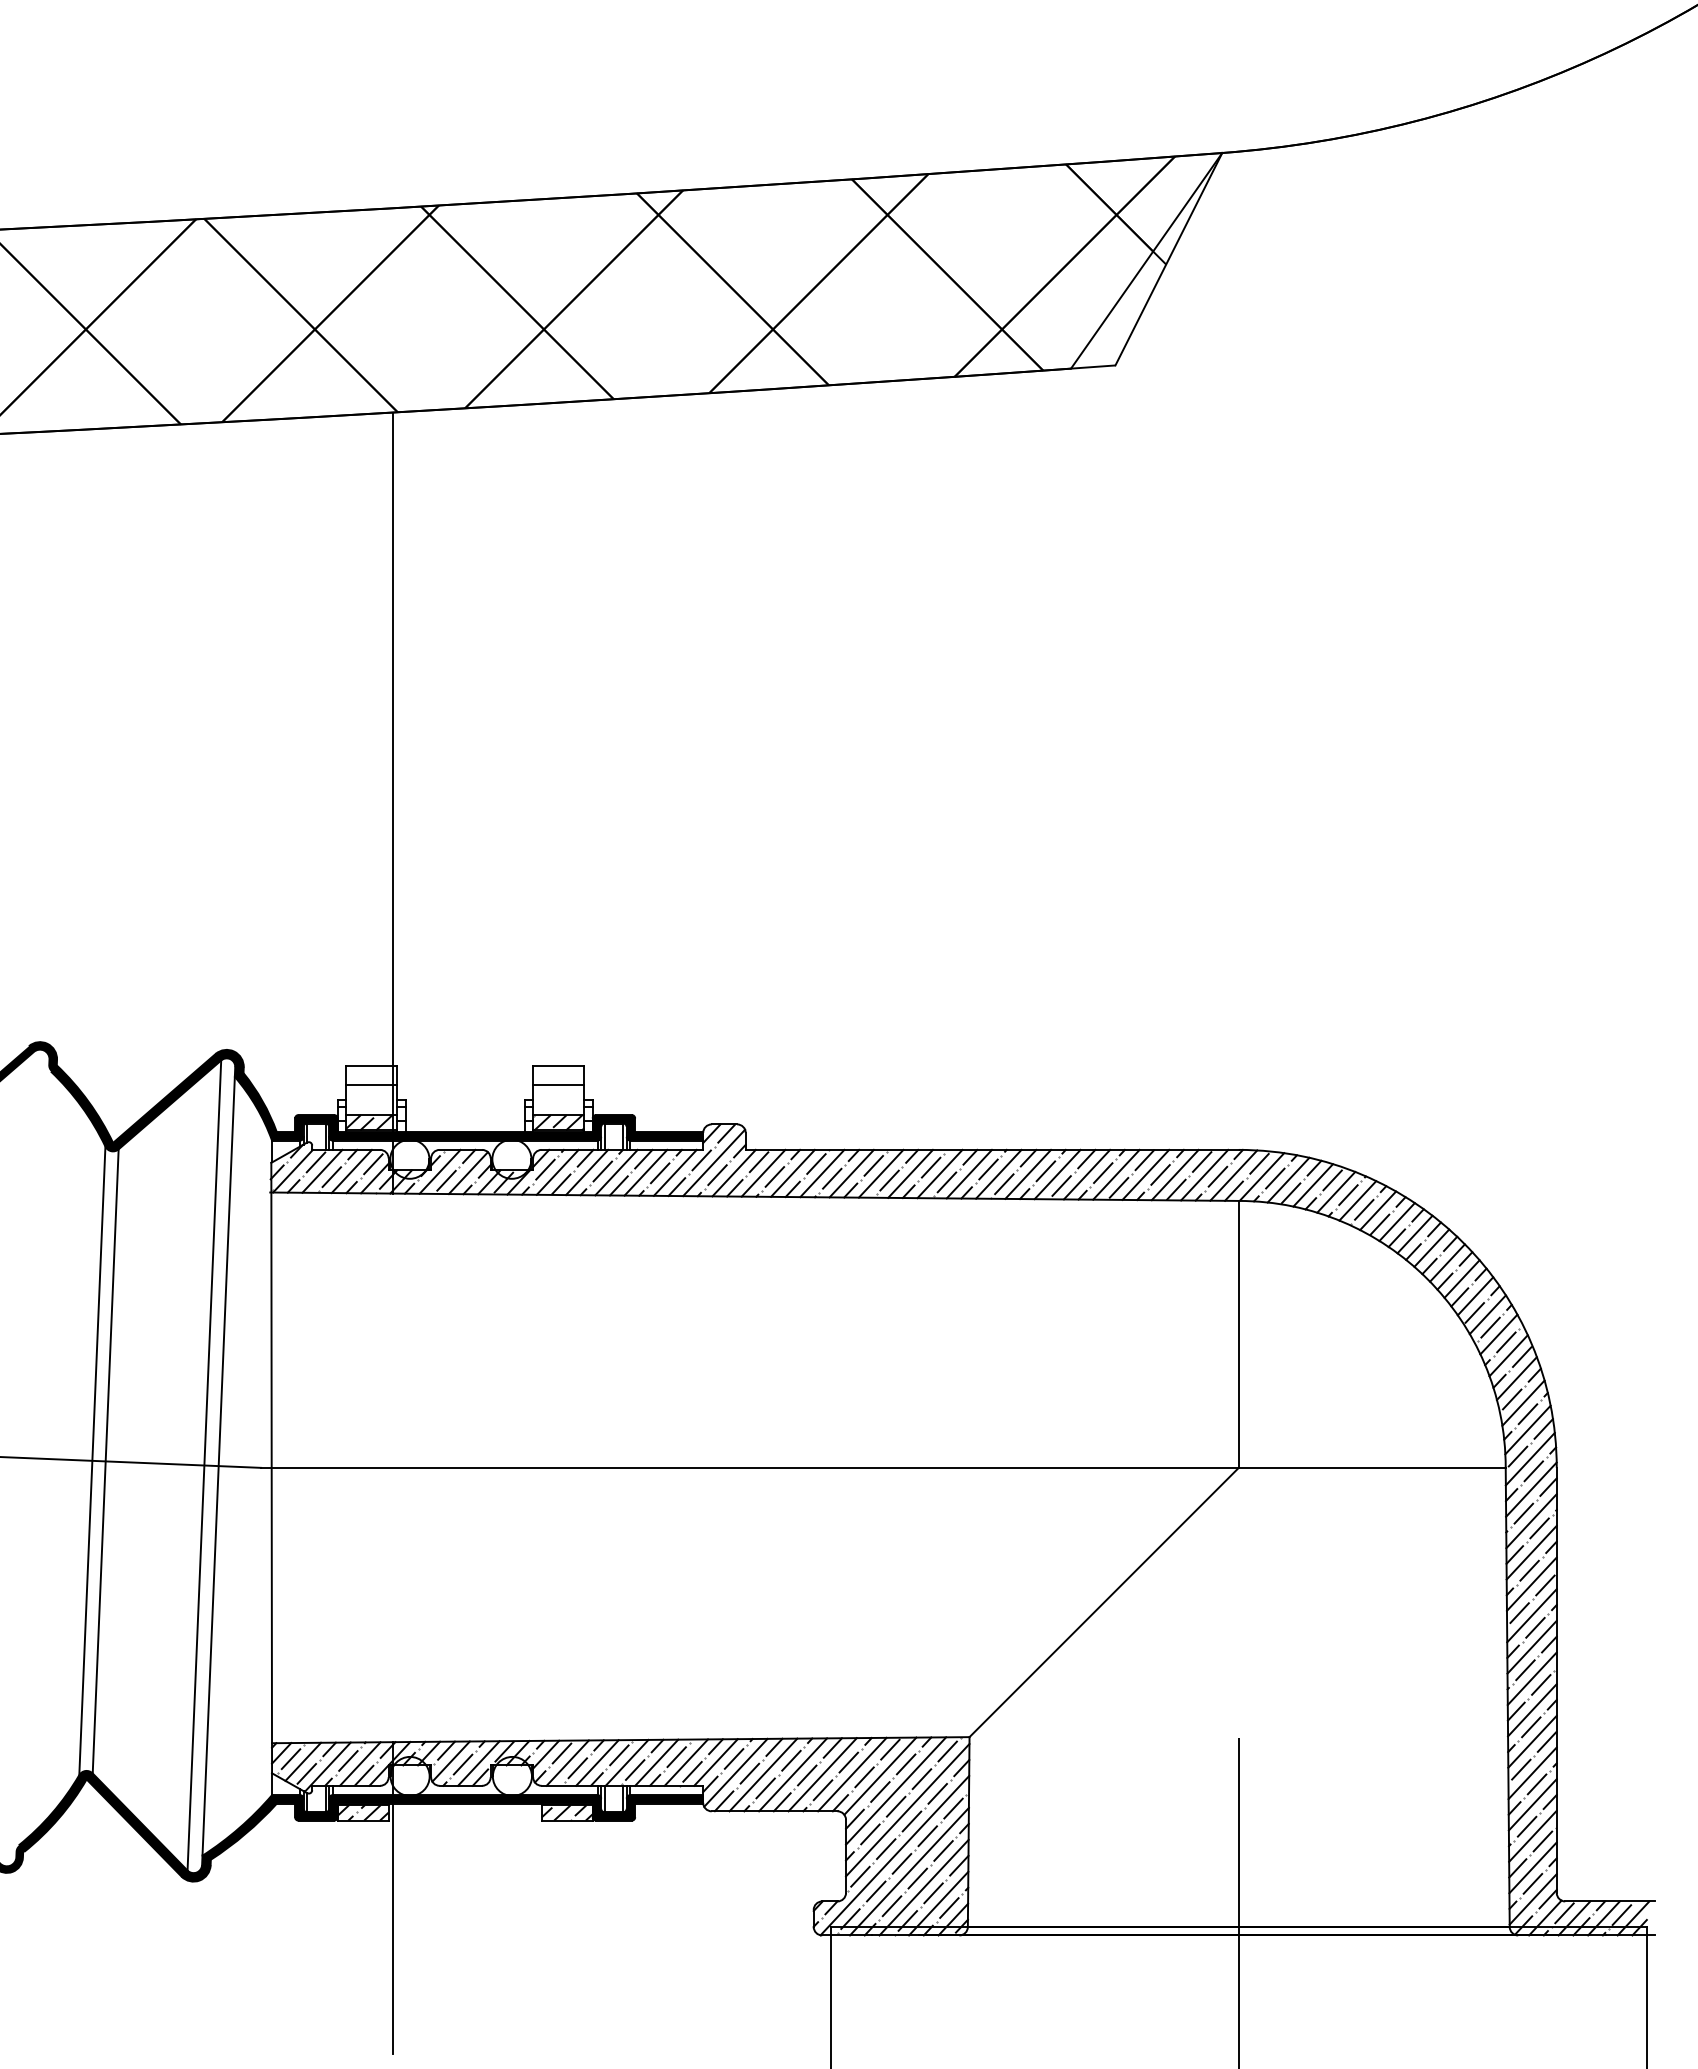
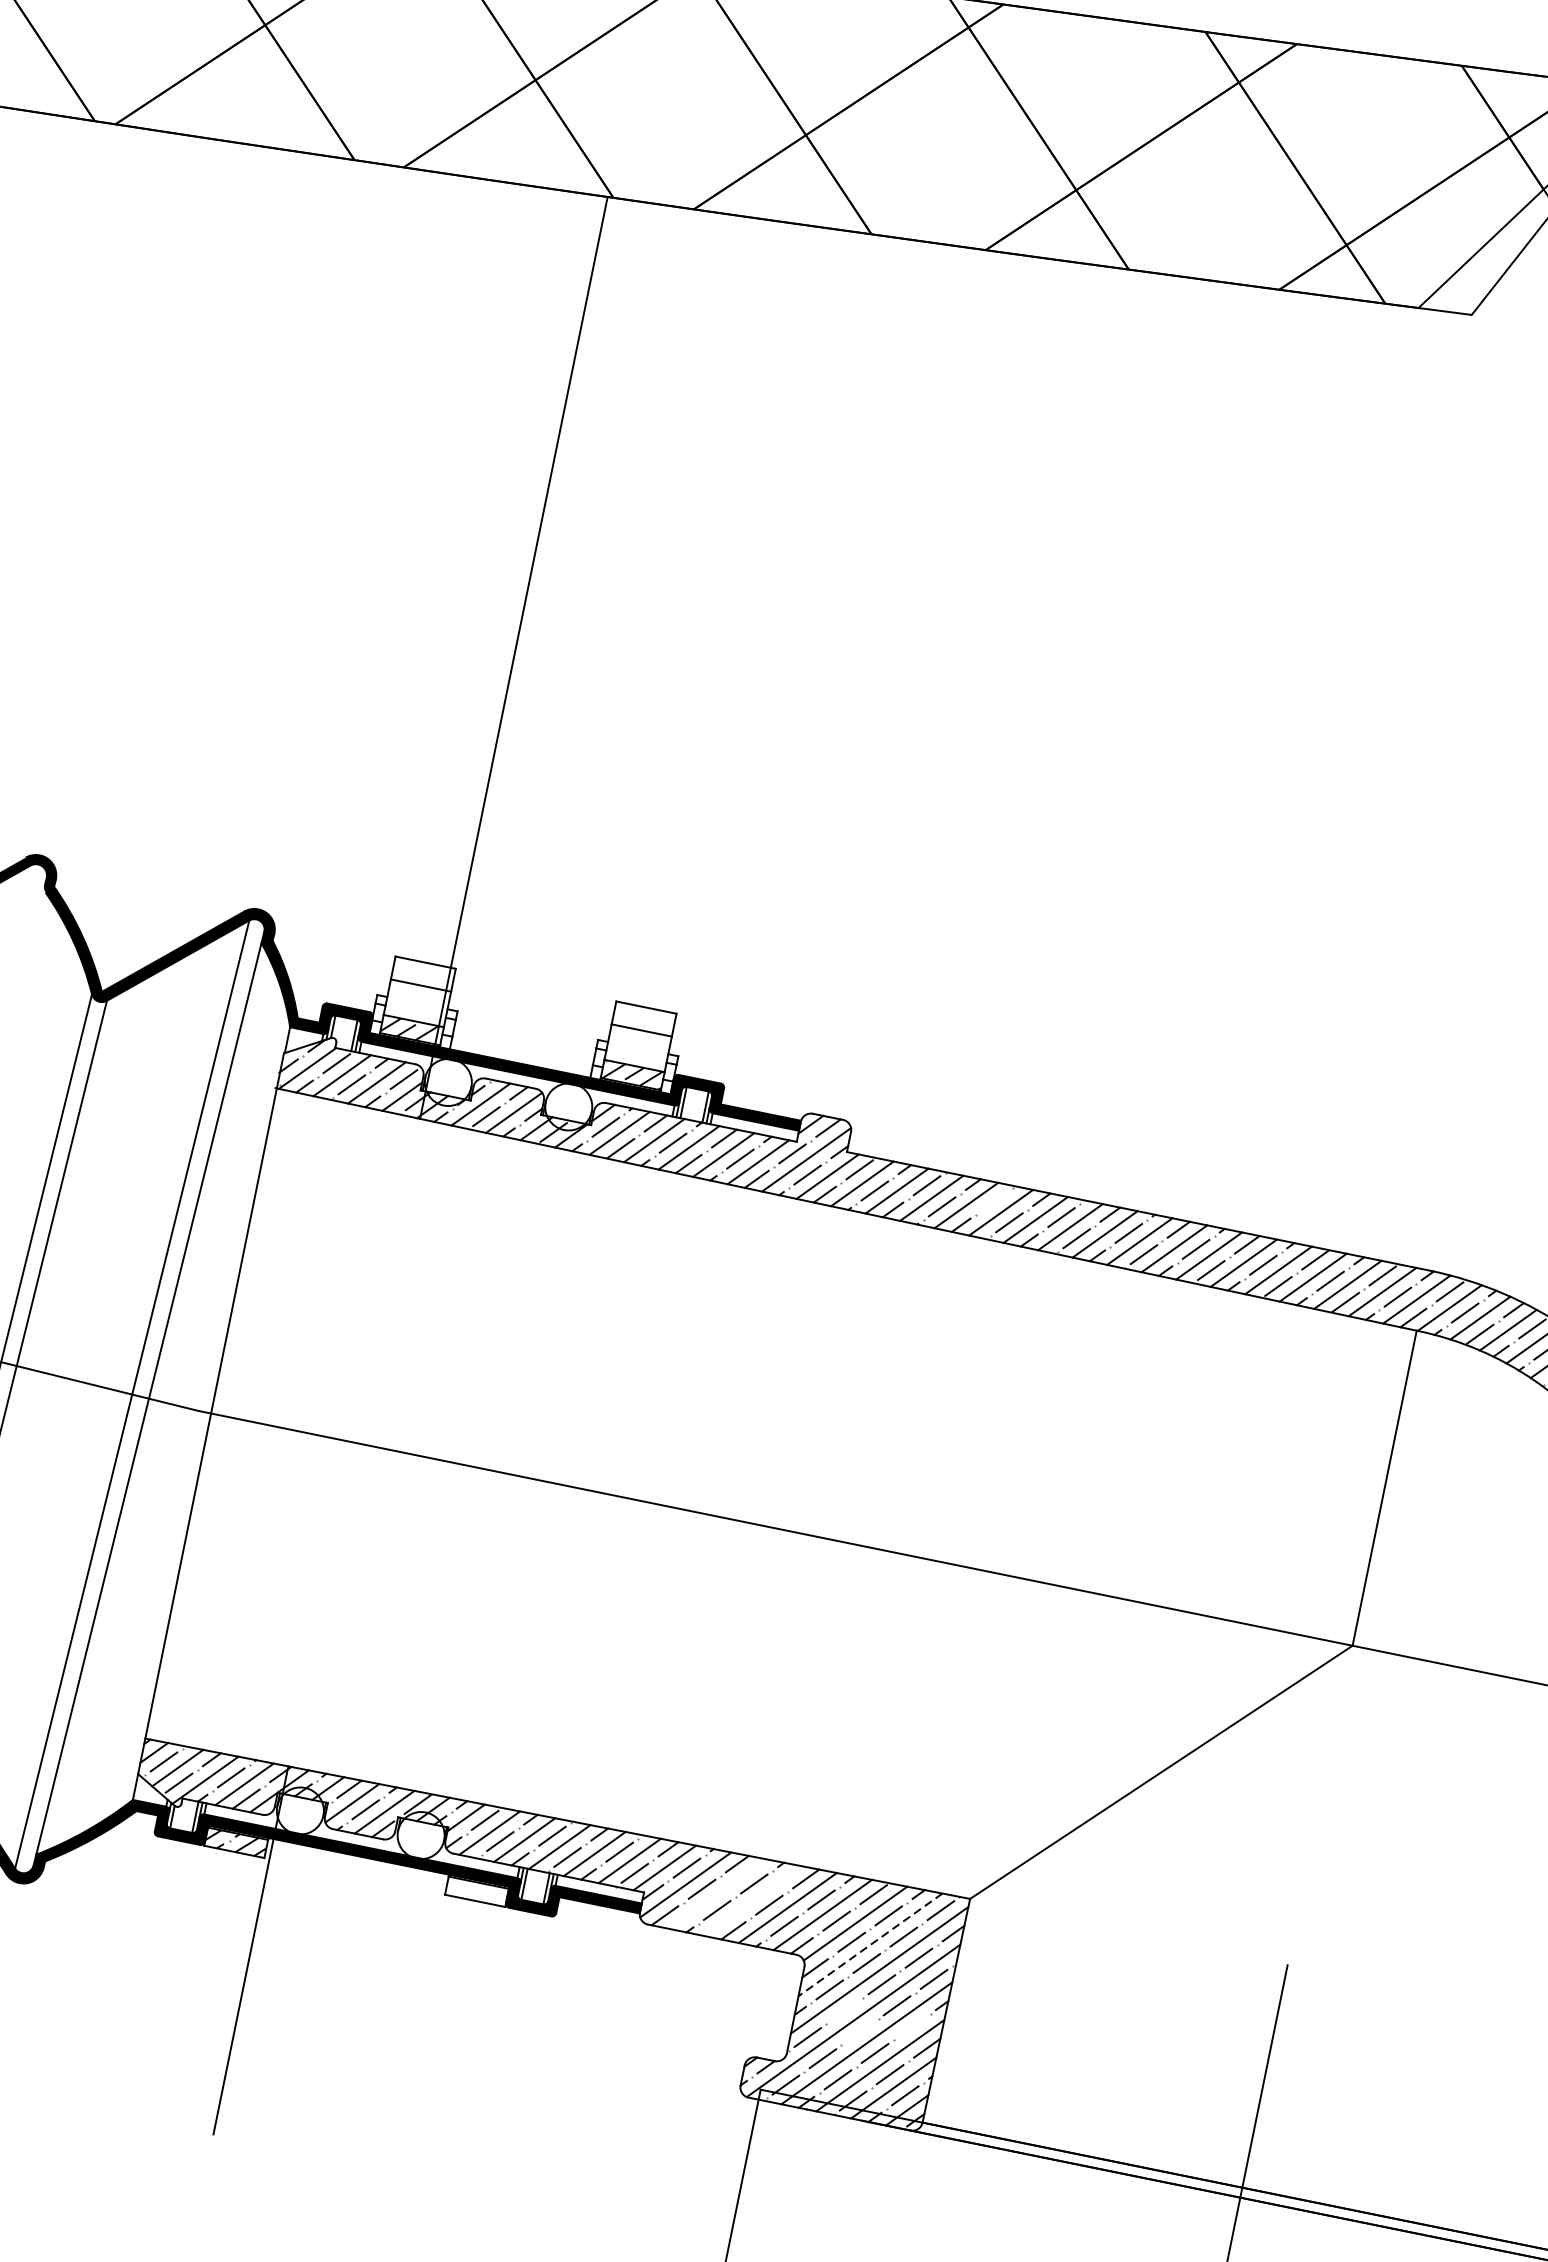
line: (873, 1165) -> (994, 1201), removed
line: (763, 1774) -> (717, 1893), removed
line: (793, 1774) -> (753, 1900), removed
line: (895, 1791) -> (869, 1945), solid -> dashed
hatch: (566, 1812) -> (476, 1891), removed
line: (886, 1849) -> (845, 2011), removed
line: (943, 1850) -> (912, 2026), removed
line: (901, 1863) -> (859, 2031), removed

